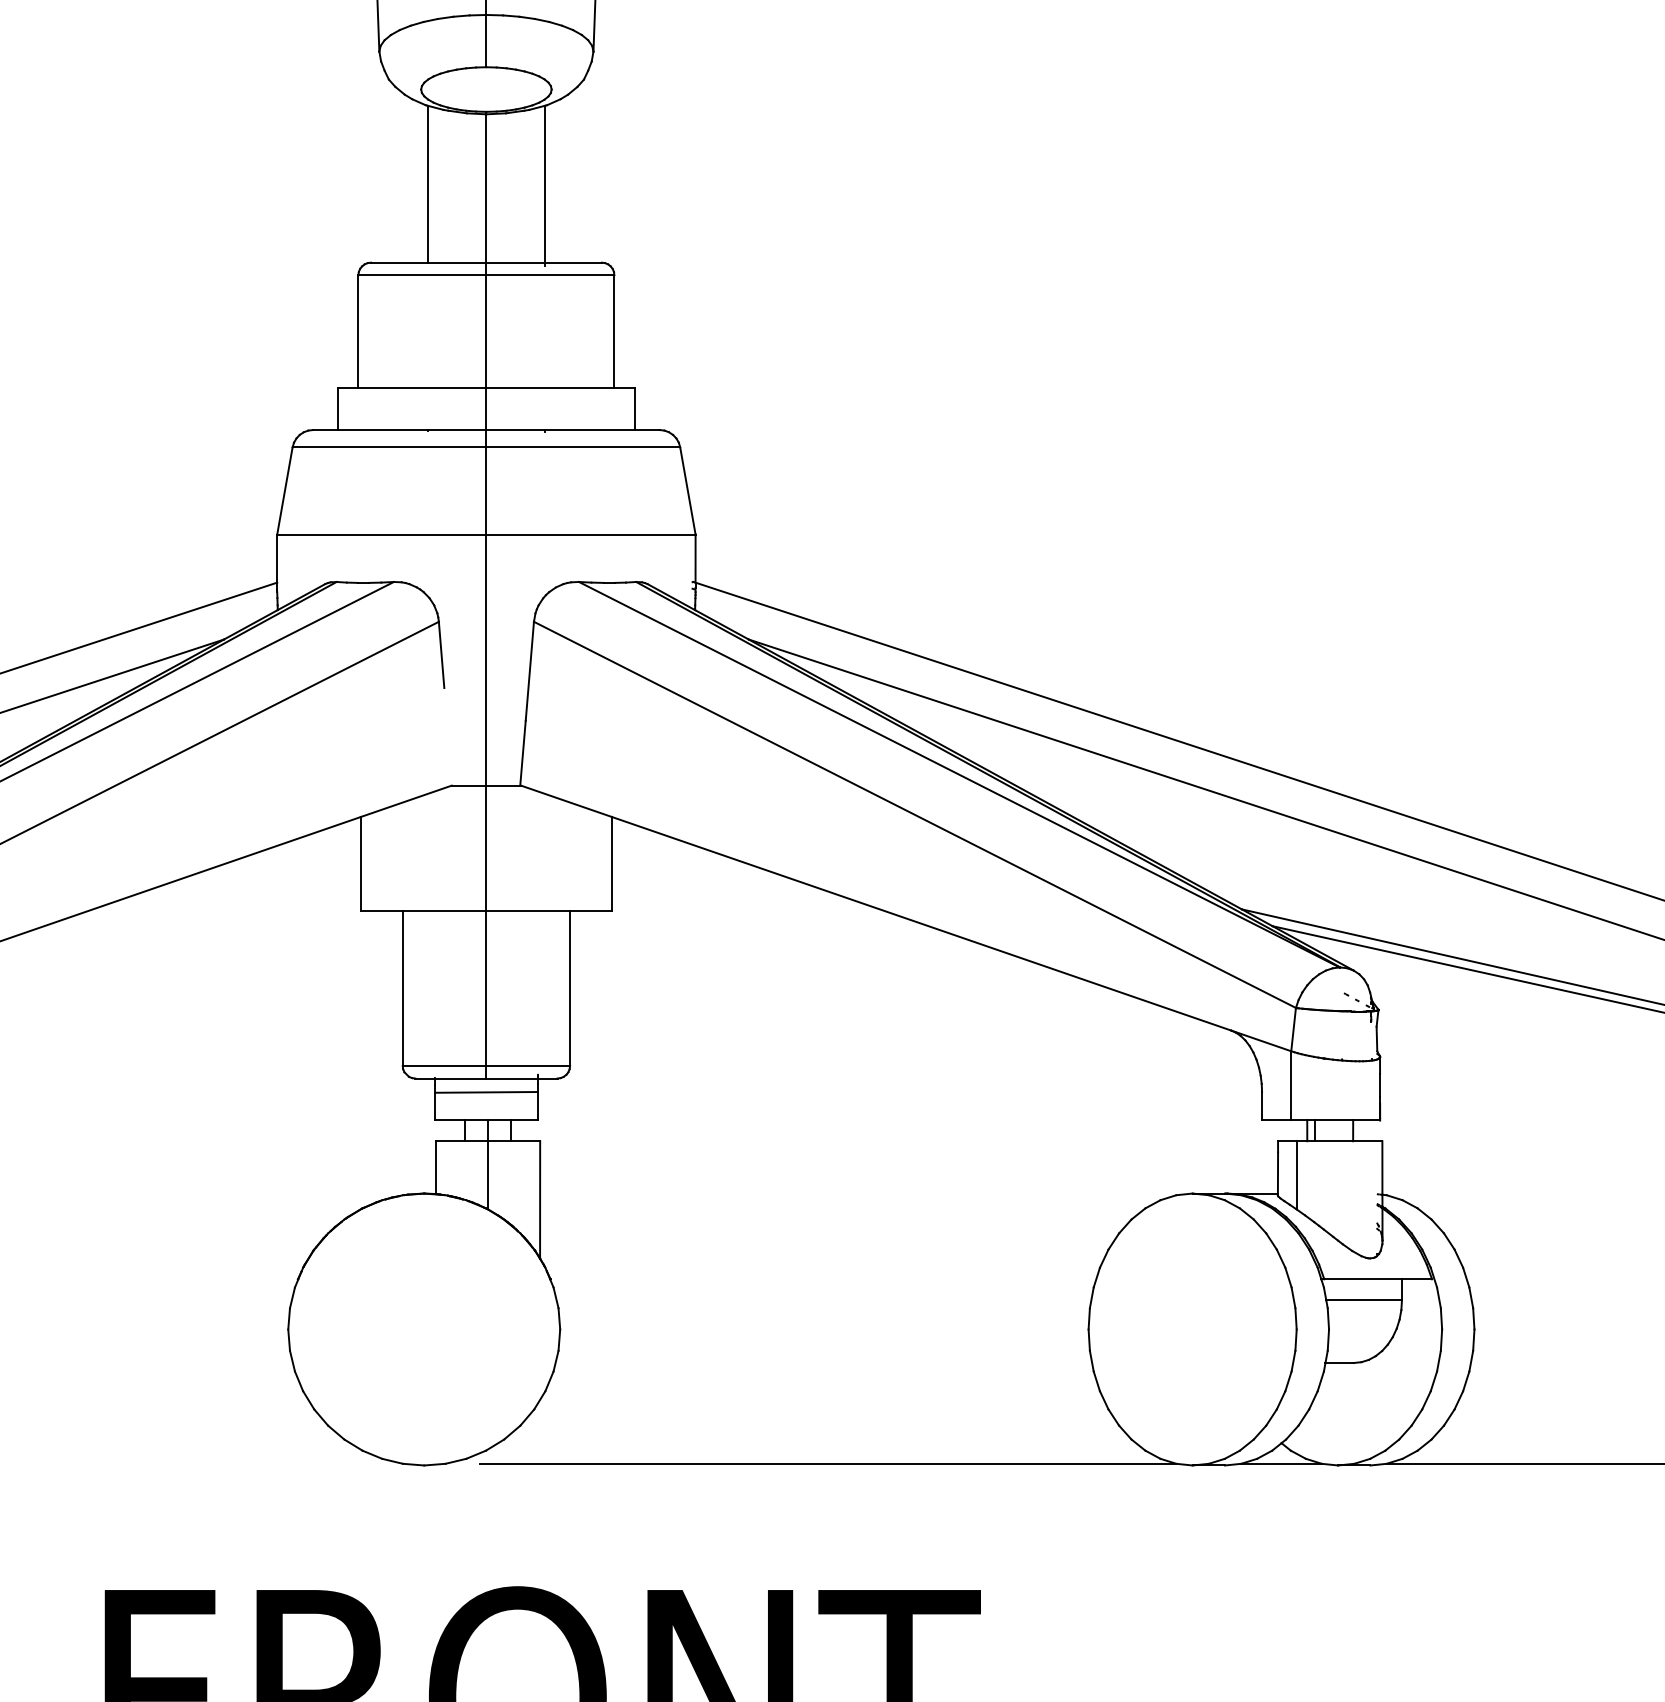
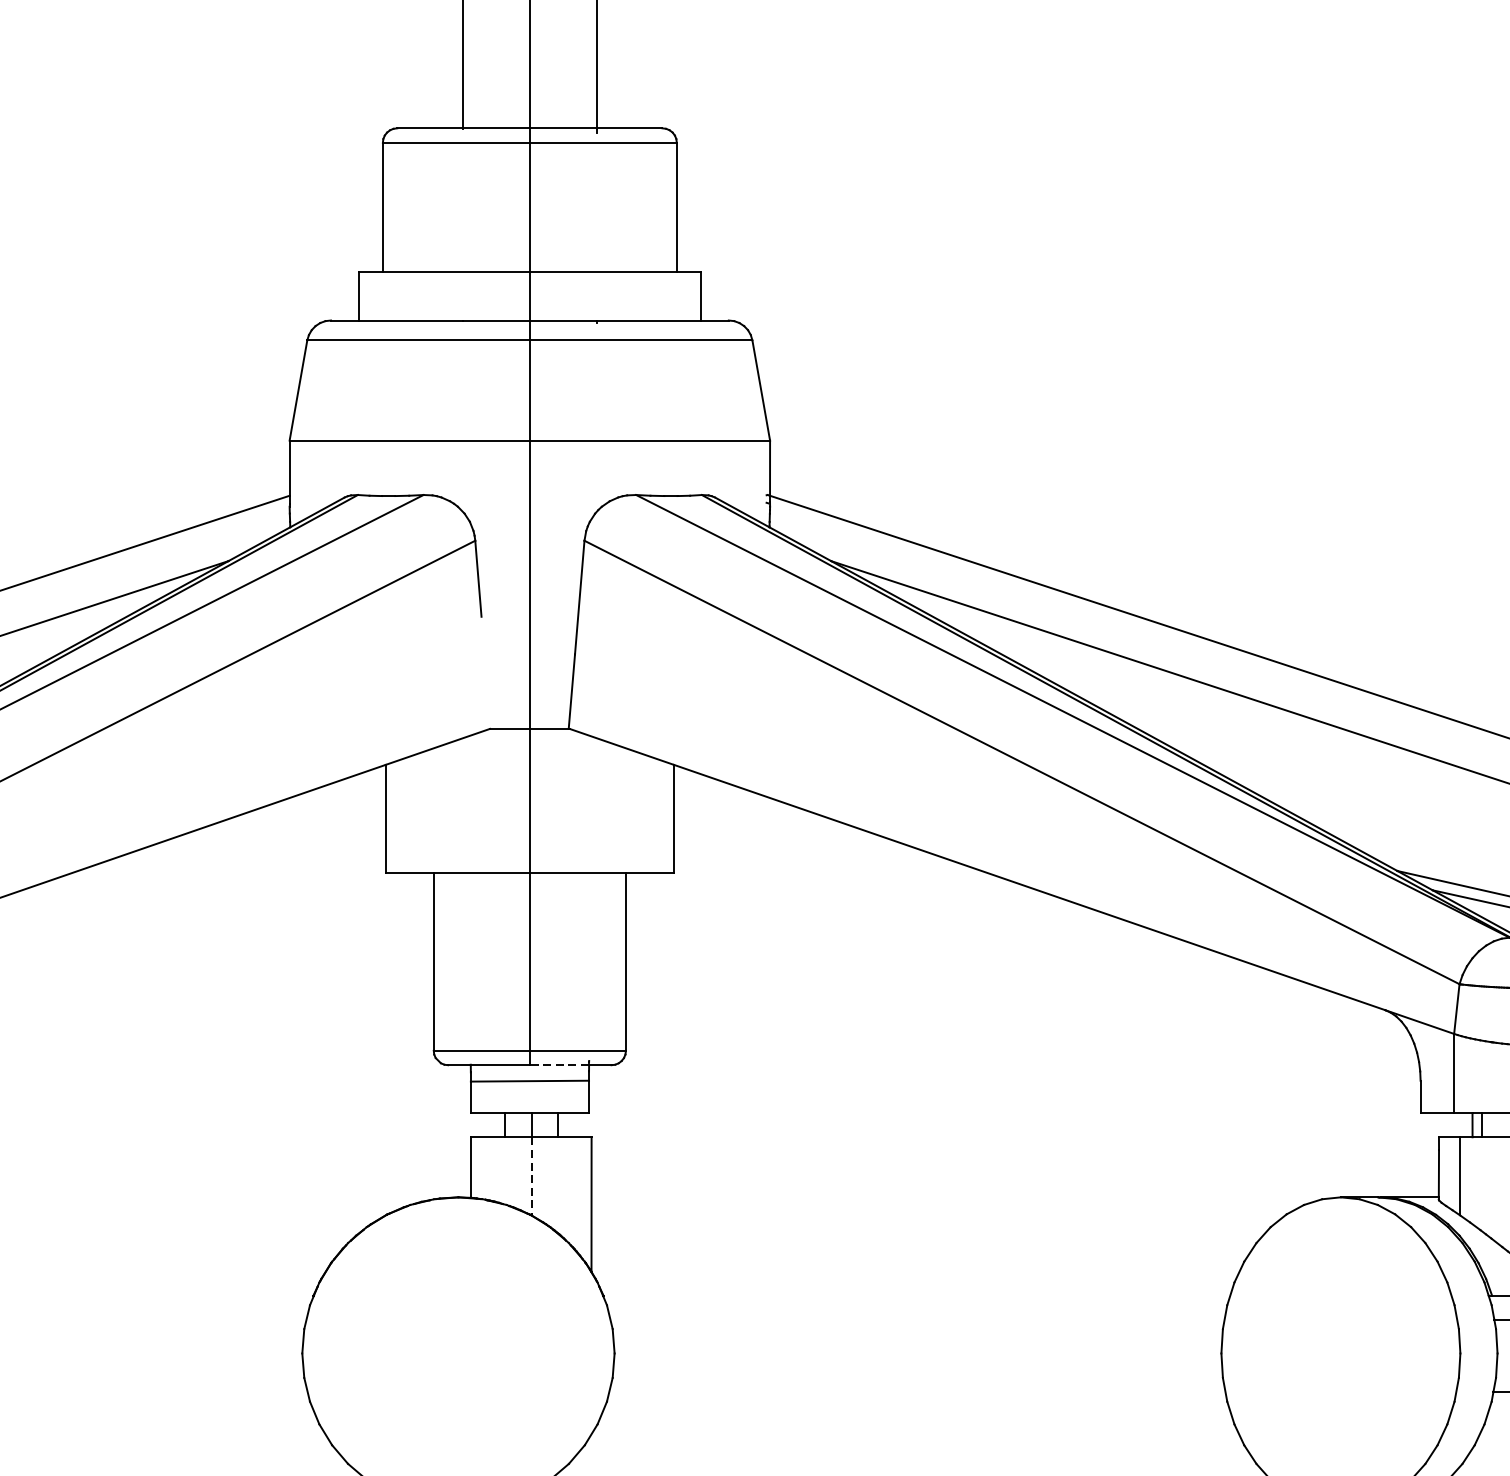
line: (512, 1078) -> (559, 1065), solid -> dashed
line: (487, 1175) -> (531, 1176), solid -> dashed

